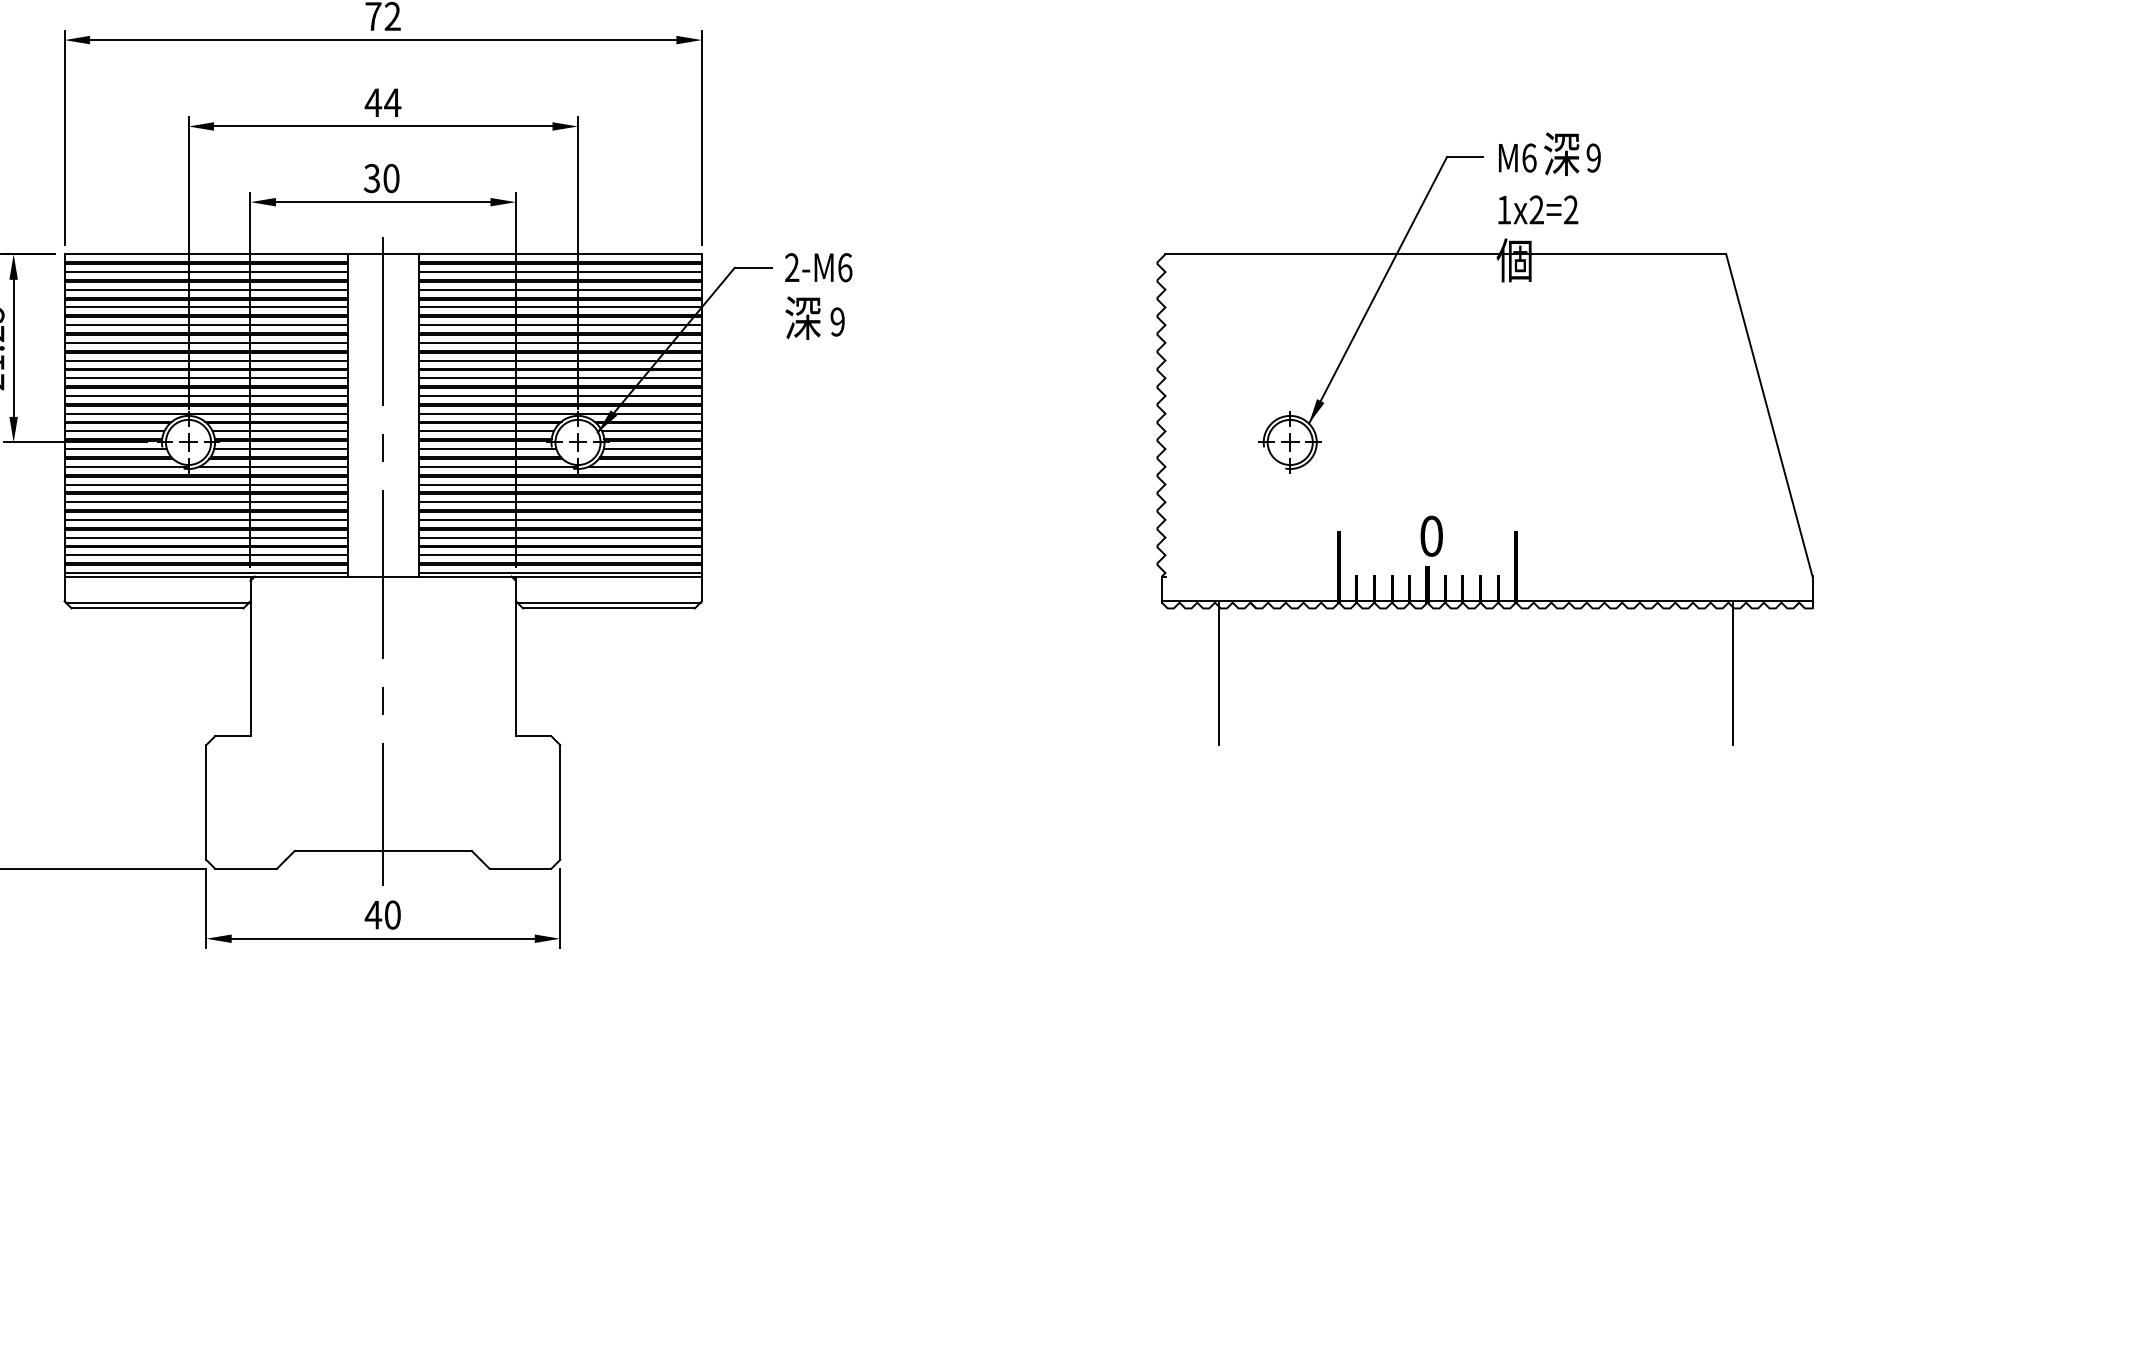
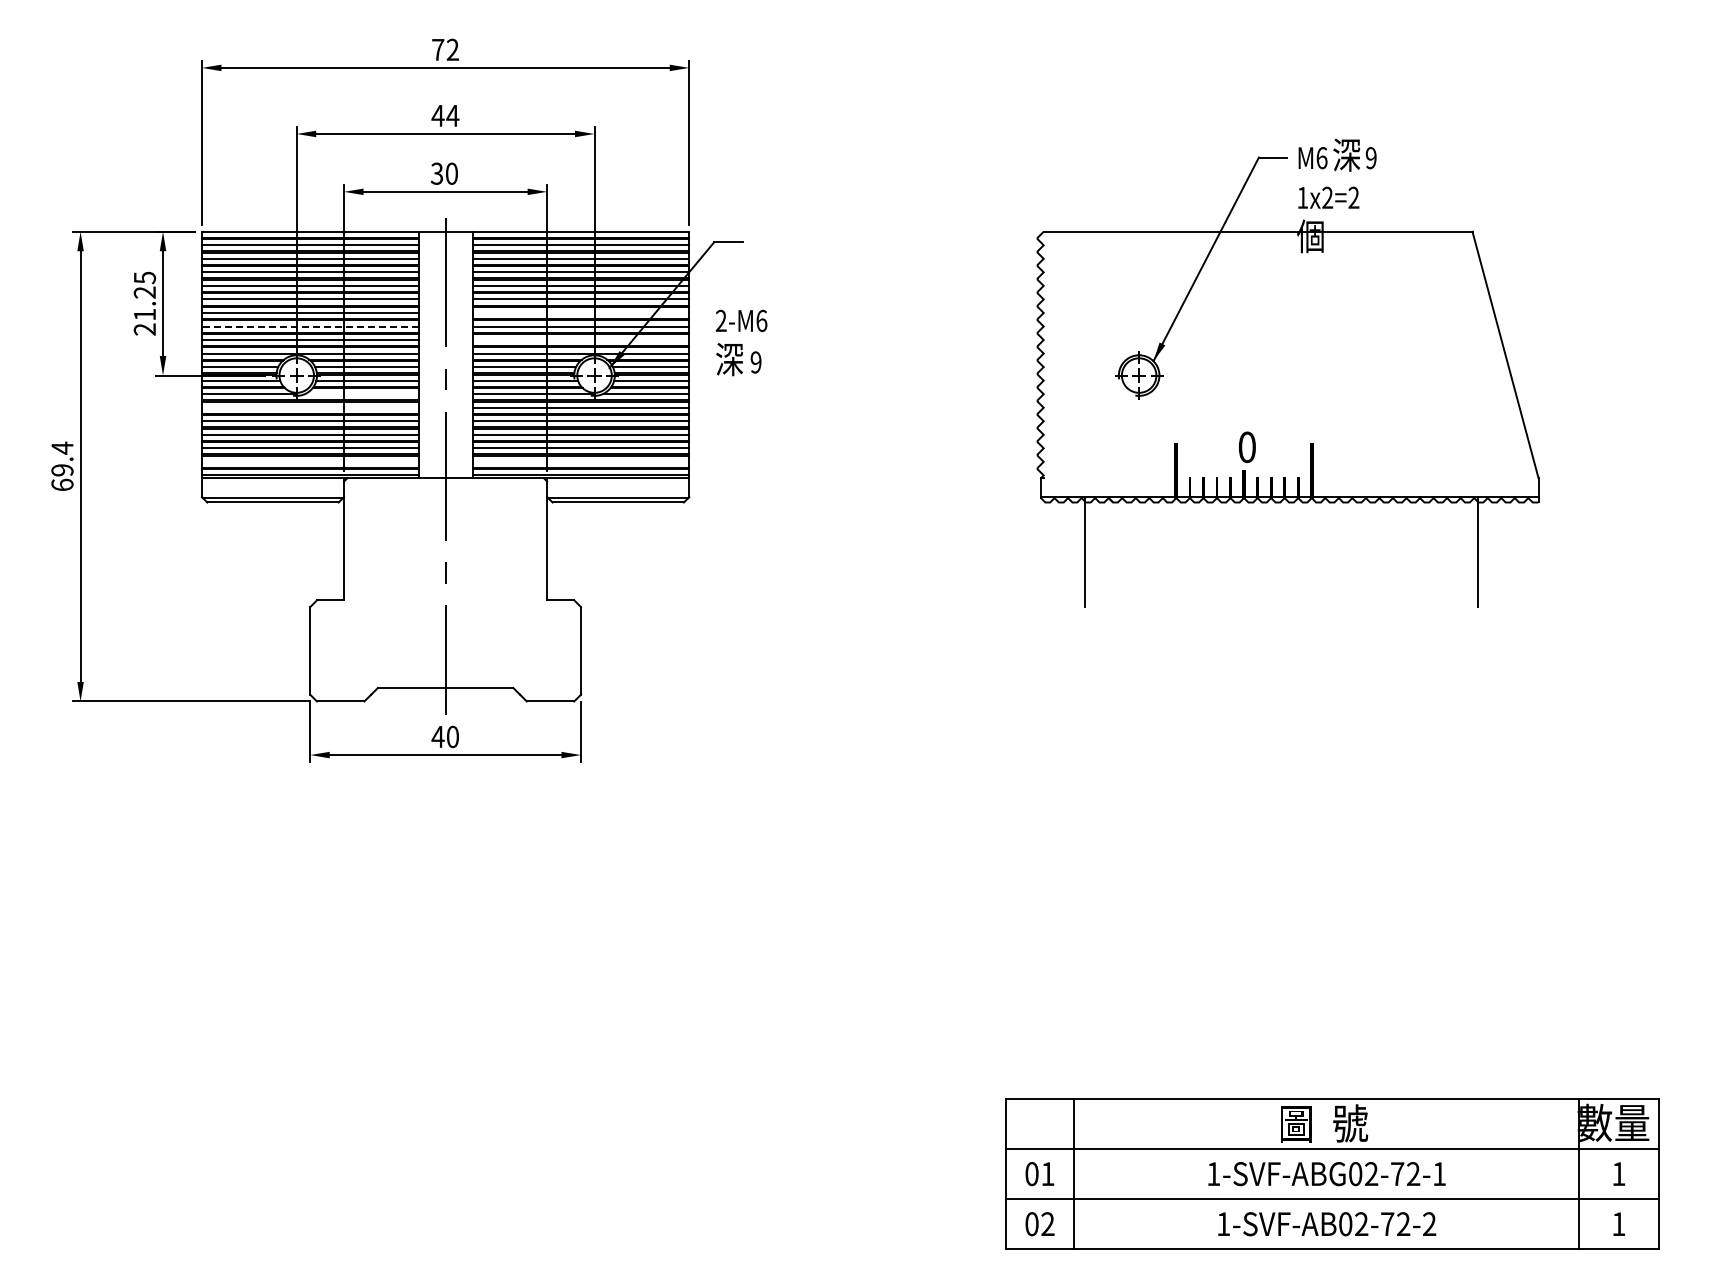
text: (818, 295) -> (741, 342), moved
line: (559, 359) -> (580, 312), removed
line: (205, 378) -> (309, 326), solid -> dashed
line: (559, 396) -> (580, 340), removed
line: (273, 467) -> (361, 394), removed
line: (205, 484) -> (309, 407), removed
line: (205, 554) -> (309, 461), removed
line: (559, 554) -> (580, 461), removed

